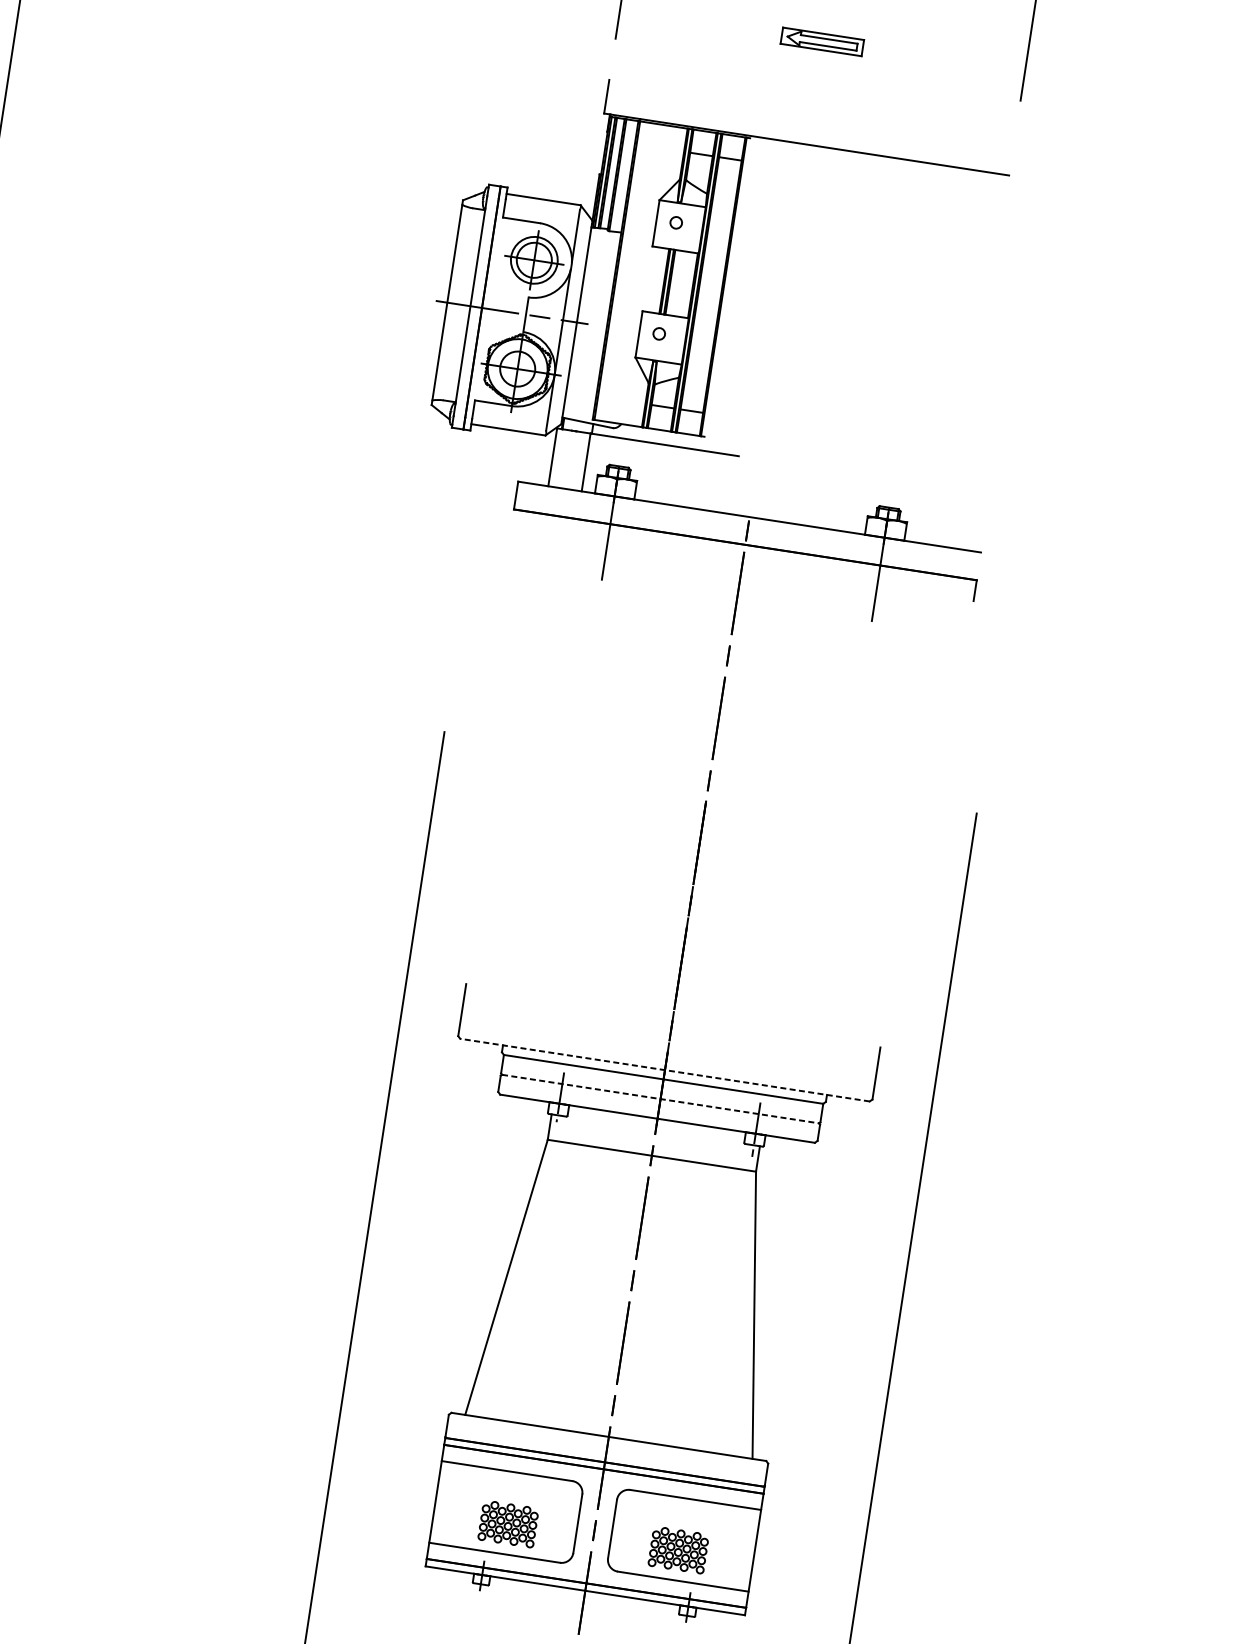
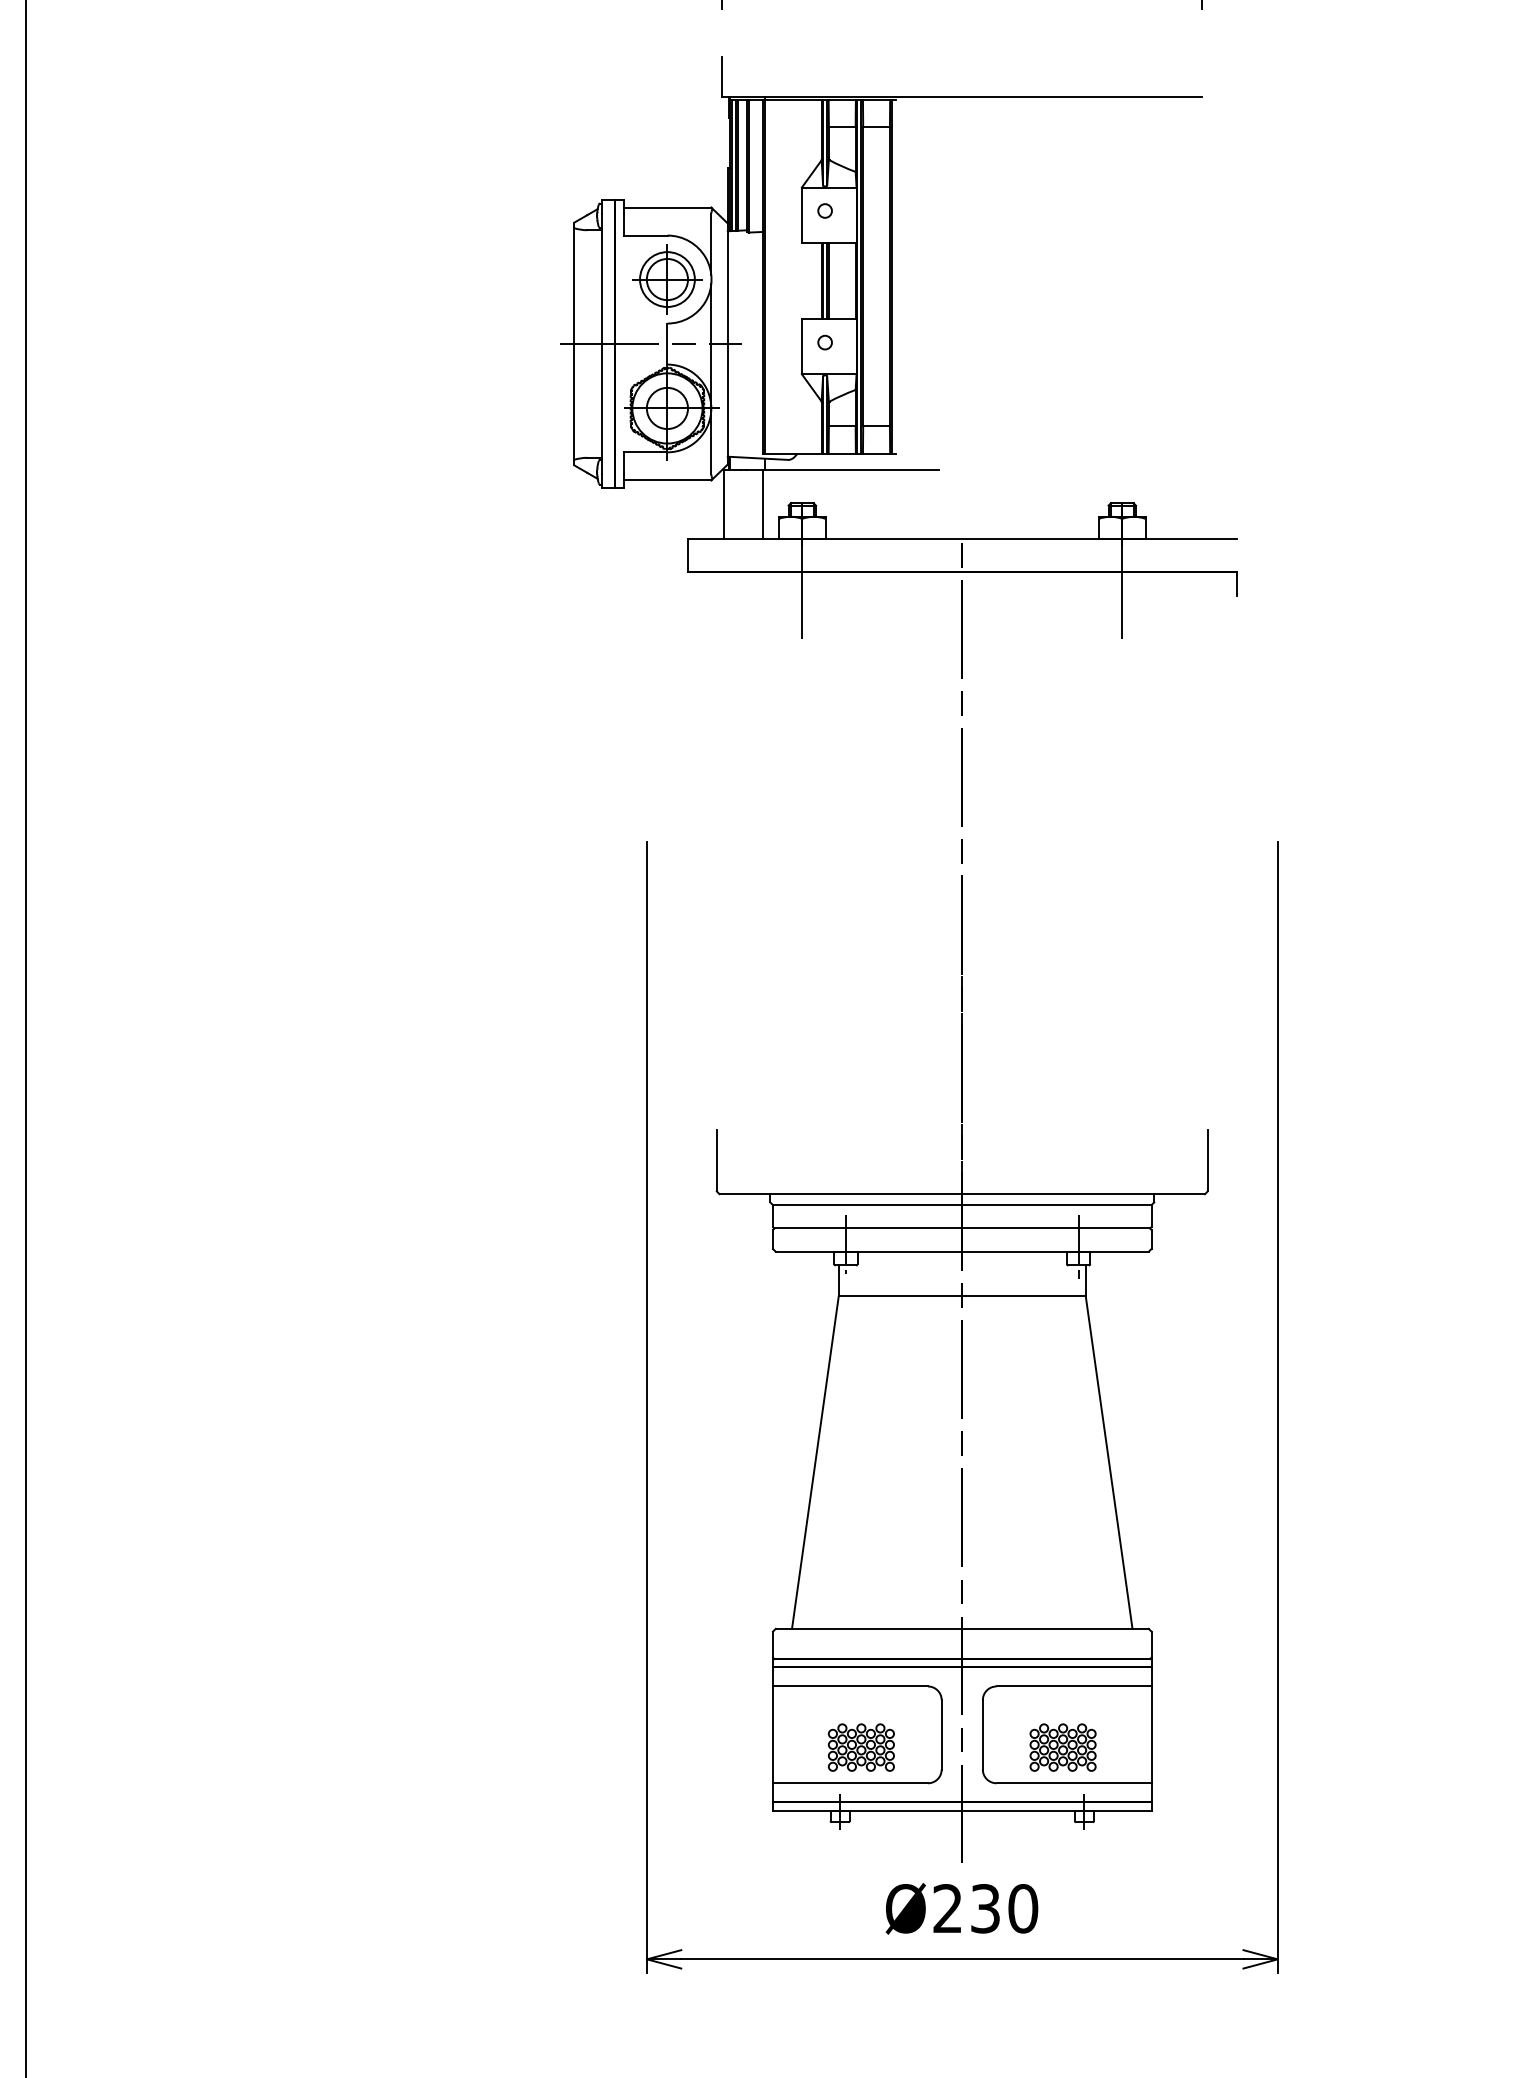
line: (665, 1070) -> (962, 1194), dashed -> solid
line: (660, 1099) -> (962, 1228), dashed -> solid

